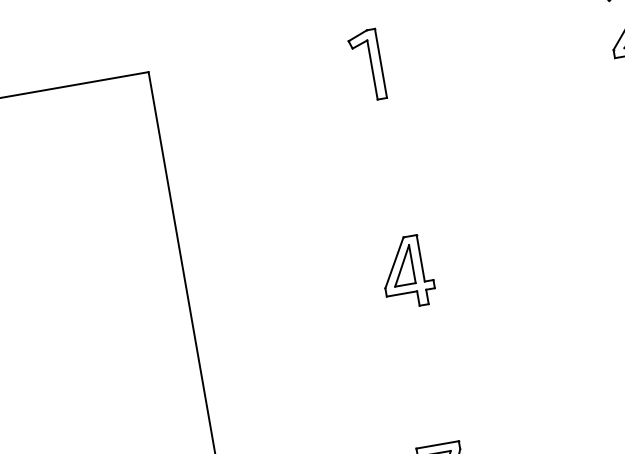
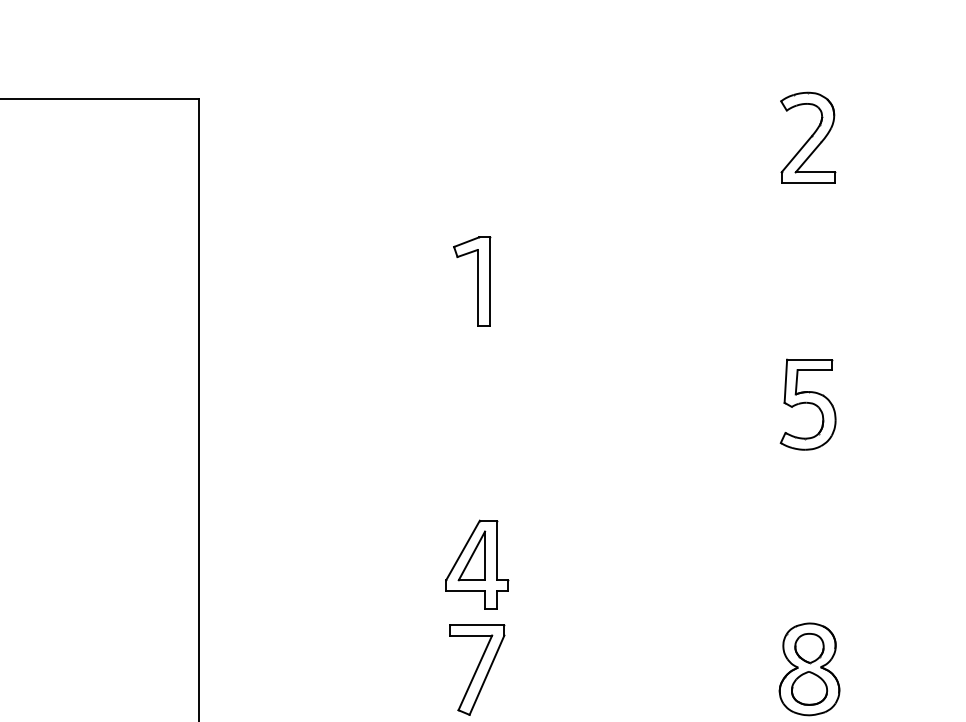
part: (367, 65) -> (472, 281), moved
part: (407, 271) -> (477, 564), moved

